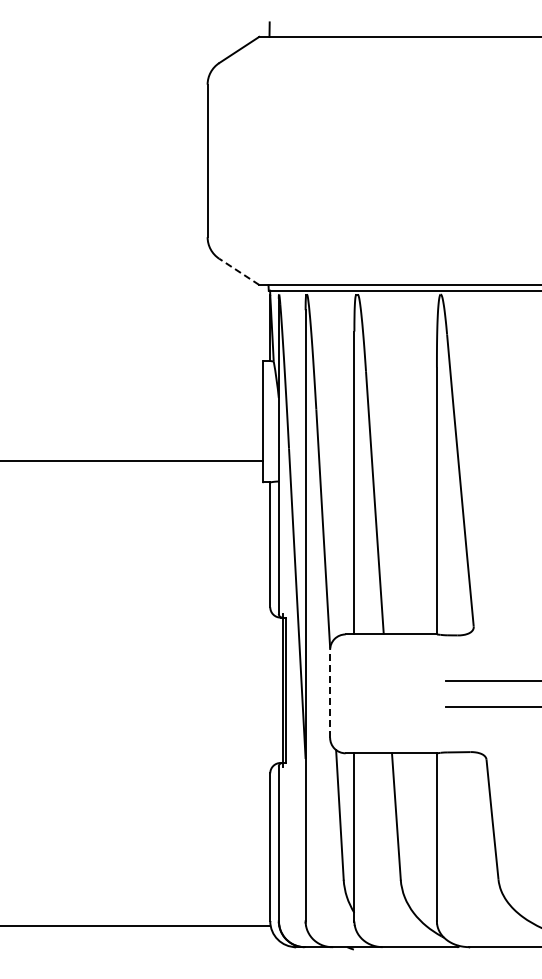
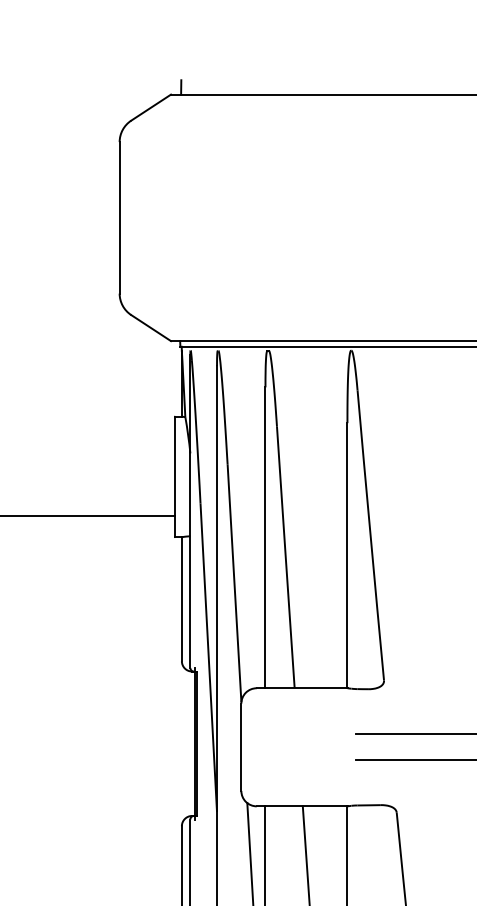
line: (239, 271) -> (151, 327), dashed -> solid
line: (330, 693) -> (241, 746), dashed -> solid

